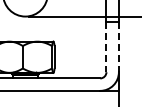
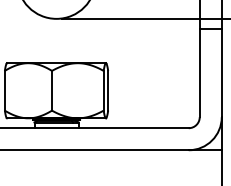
line: (106, 47) -> (199, 73), dashed -> solid
line: (118, 47) -> (221, 73), dashed -> solid

